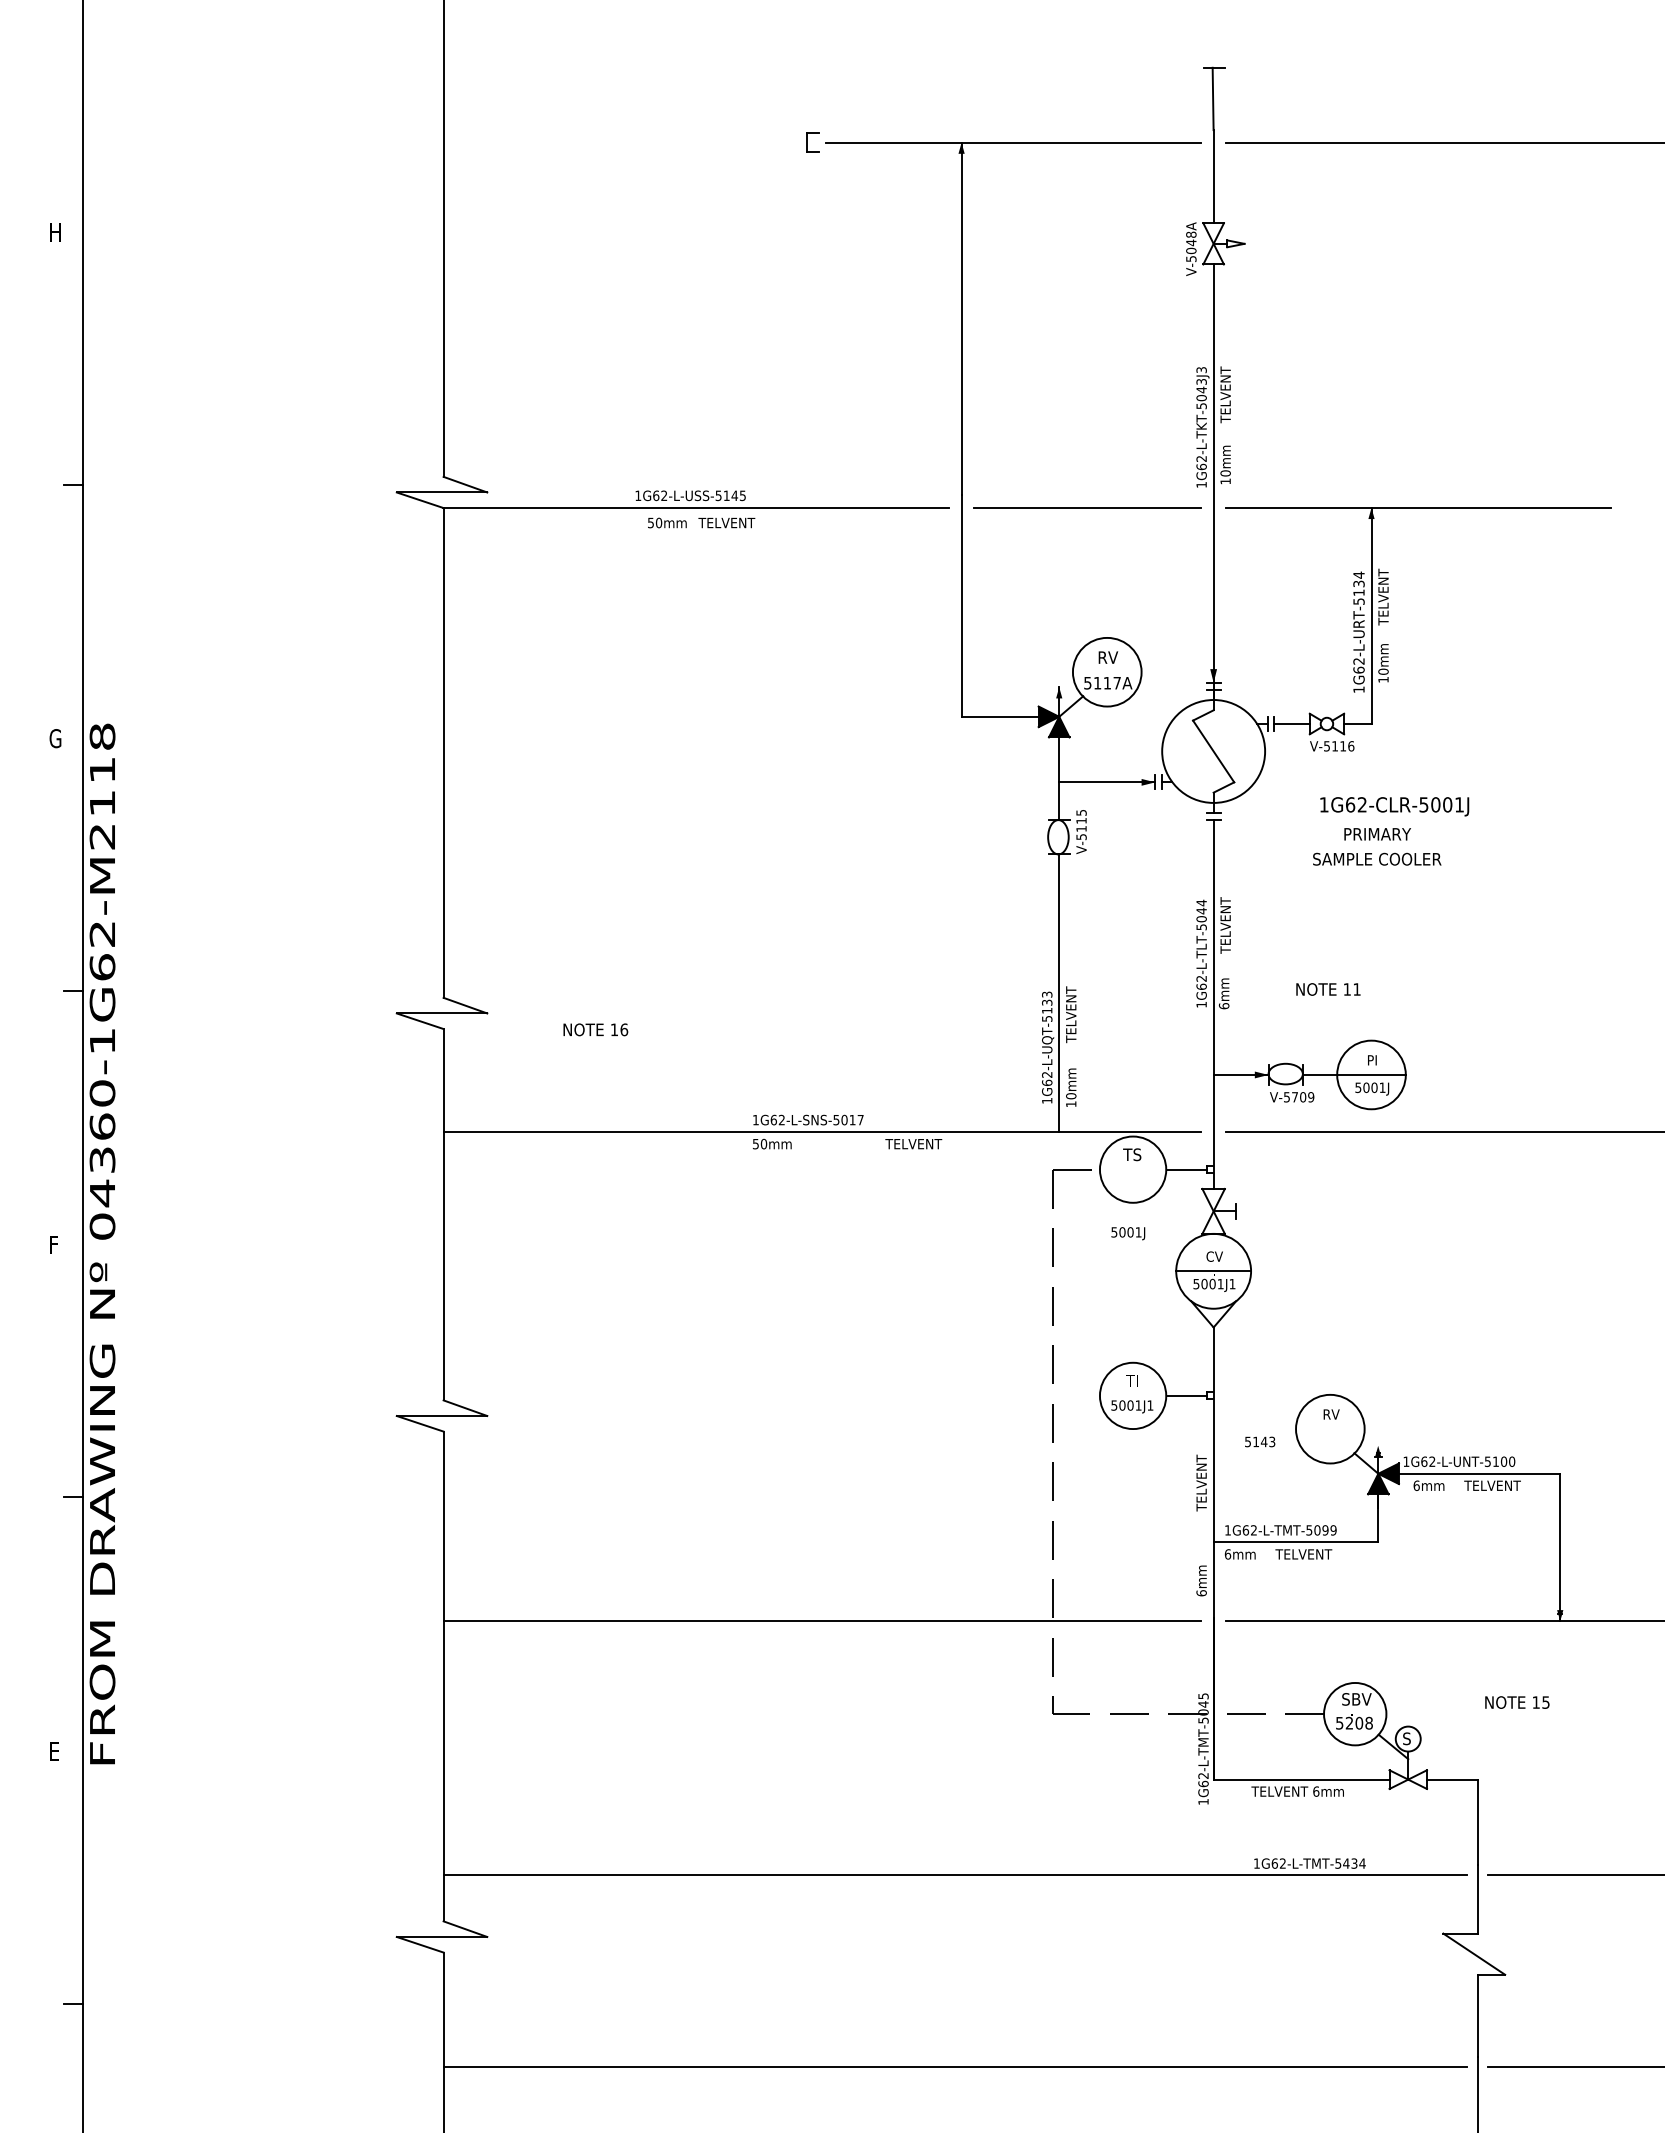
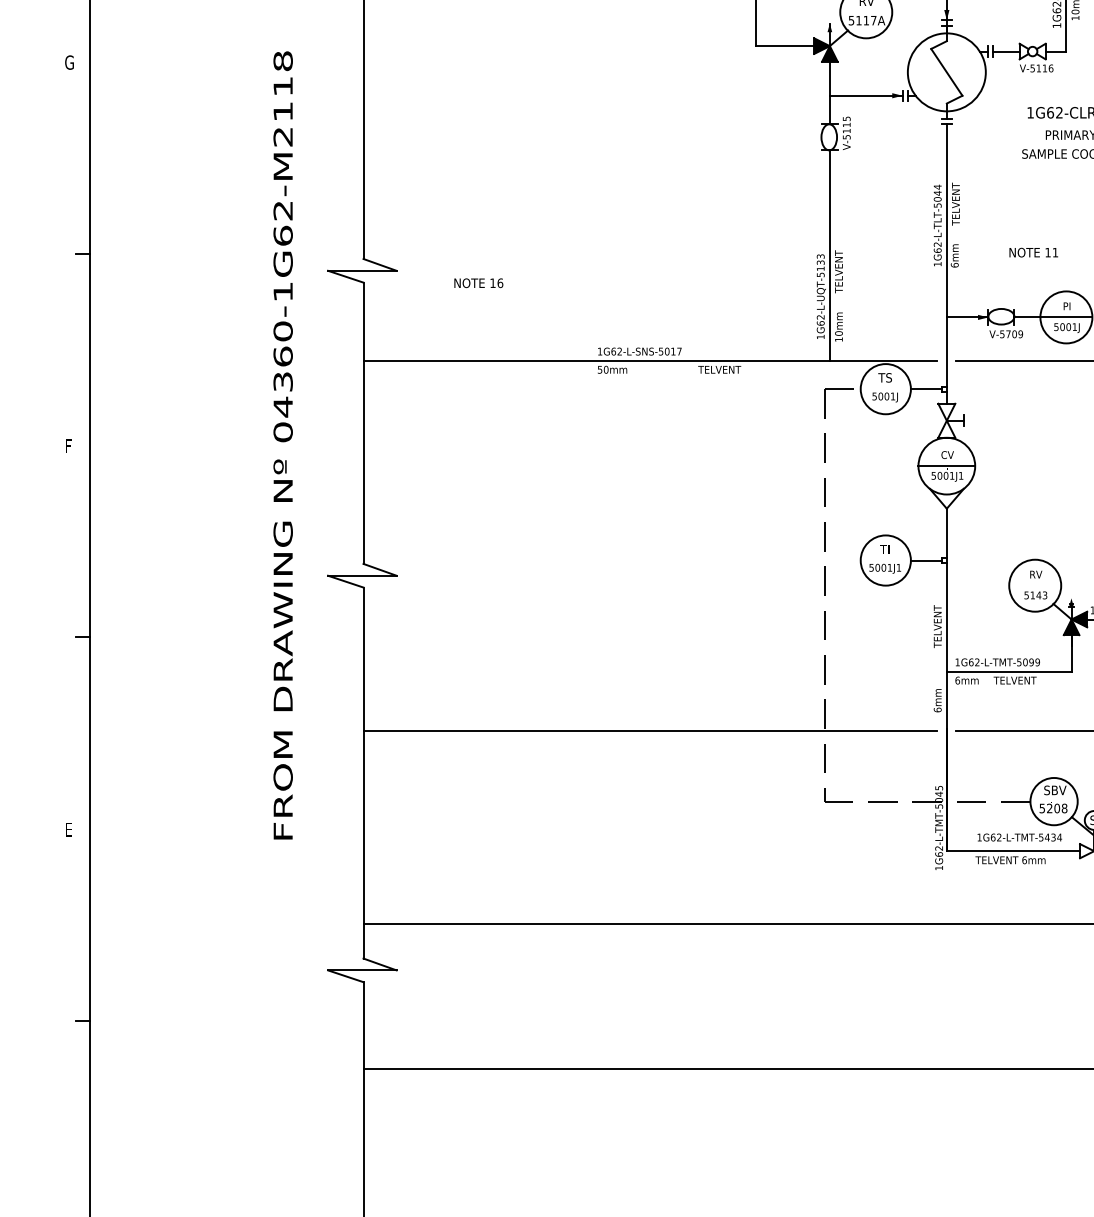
text: (1128, 1233) -> (885, 397), moved
text: (102, 1243) -> (283, 445), moved
text: (1260, 1441) -> (1036, 595), moved
text: (1309, 1863) -> (1019, 837), moved

